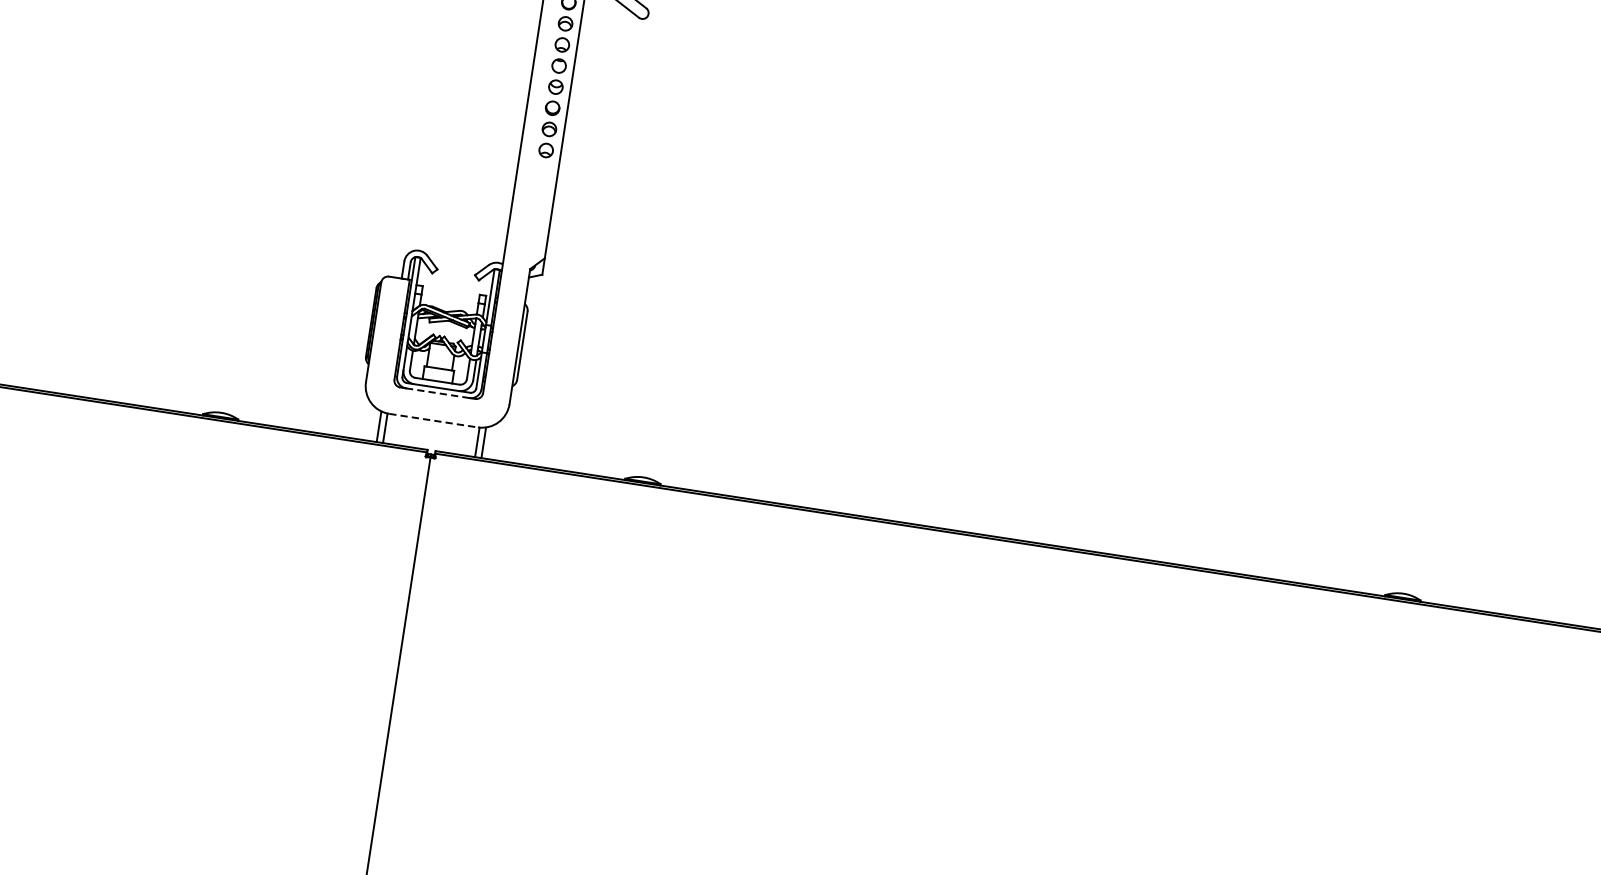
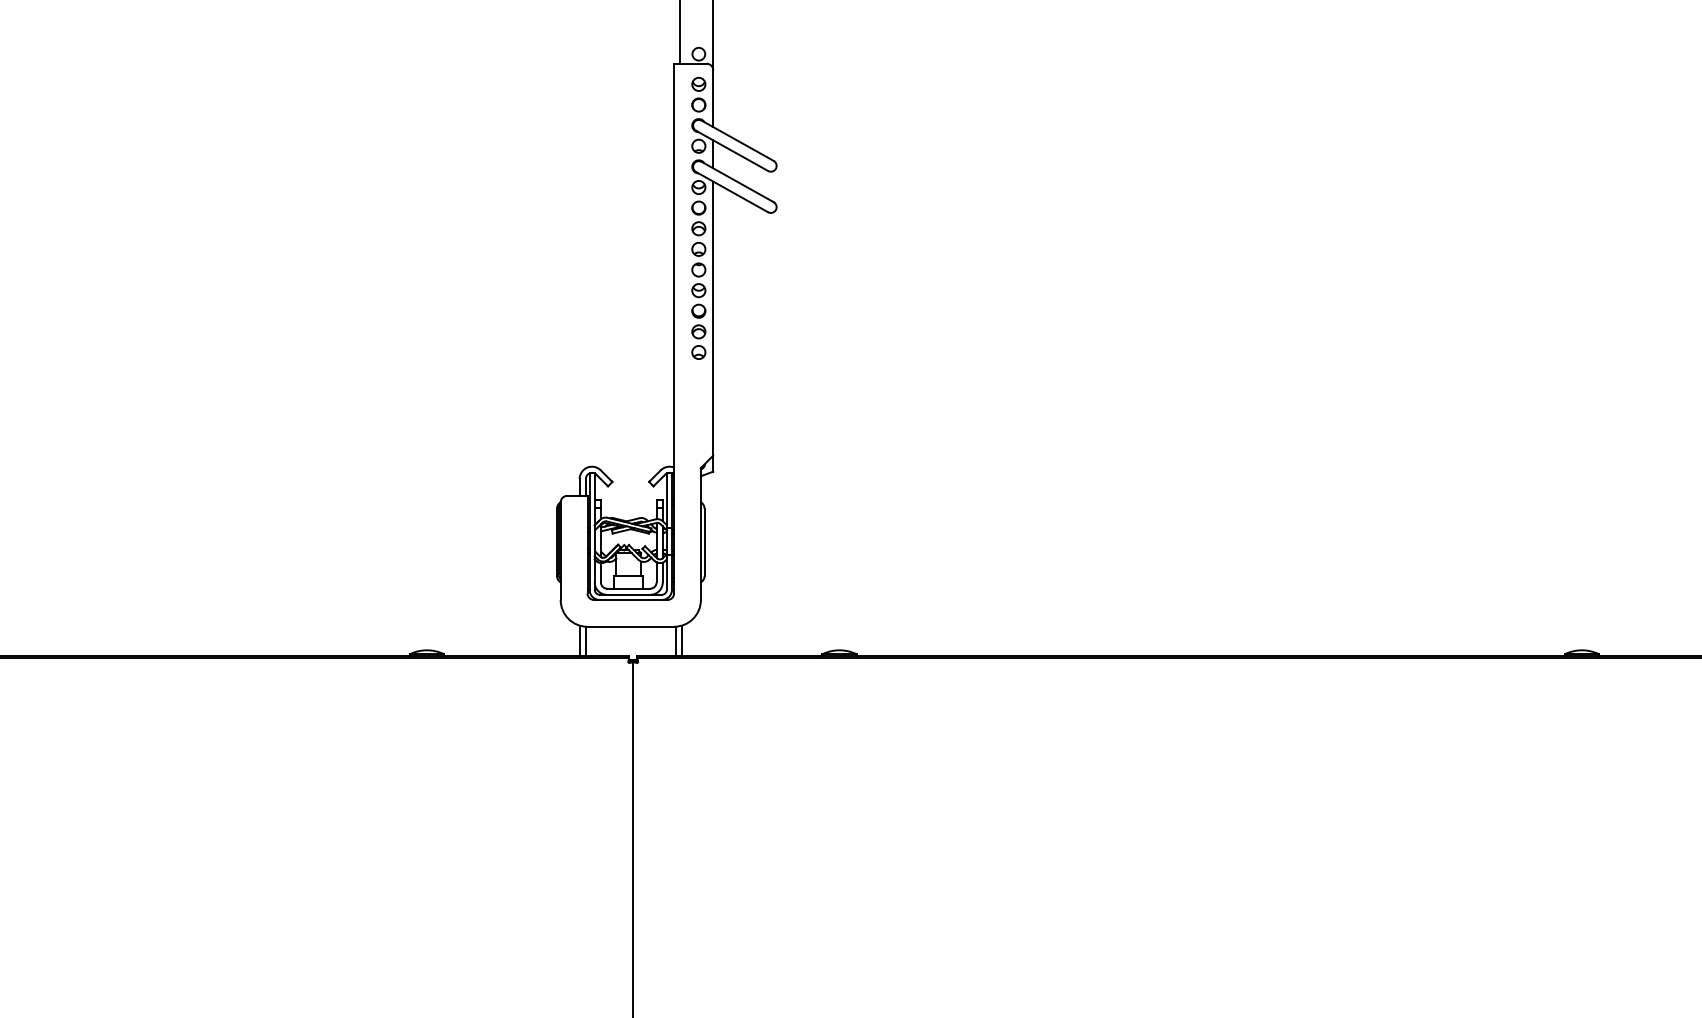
line: (437, 392) -> (630, 599), dashed -> solid
line: (434, 420) -> (631, 626), dashed -> solid

